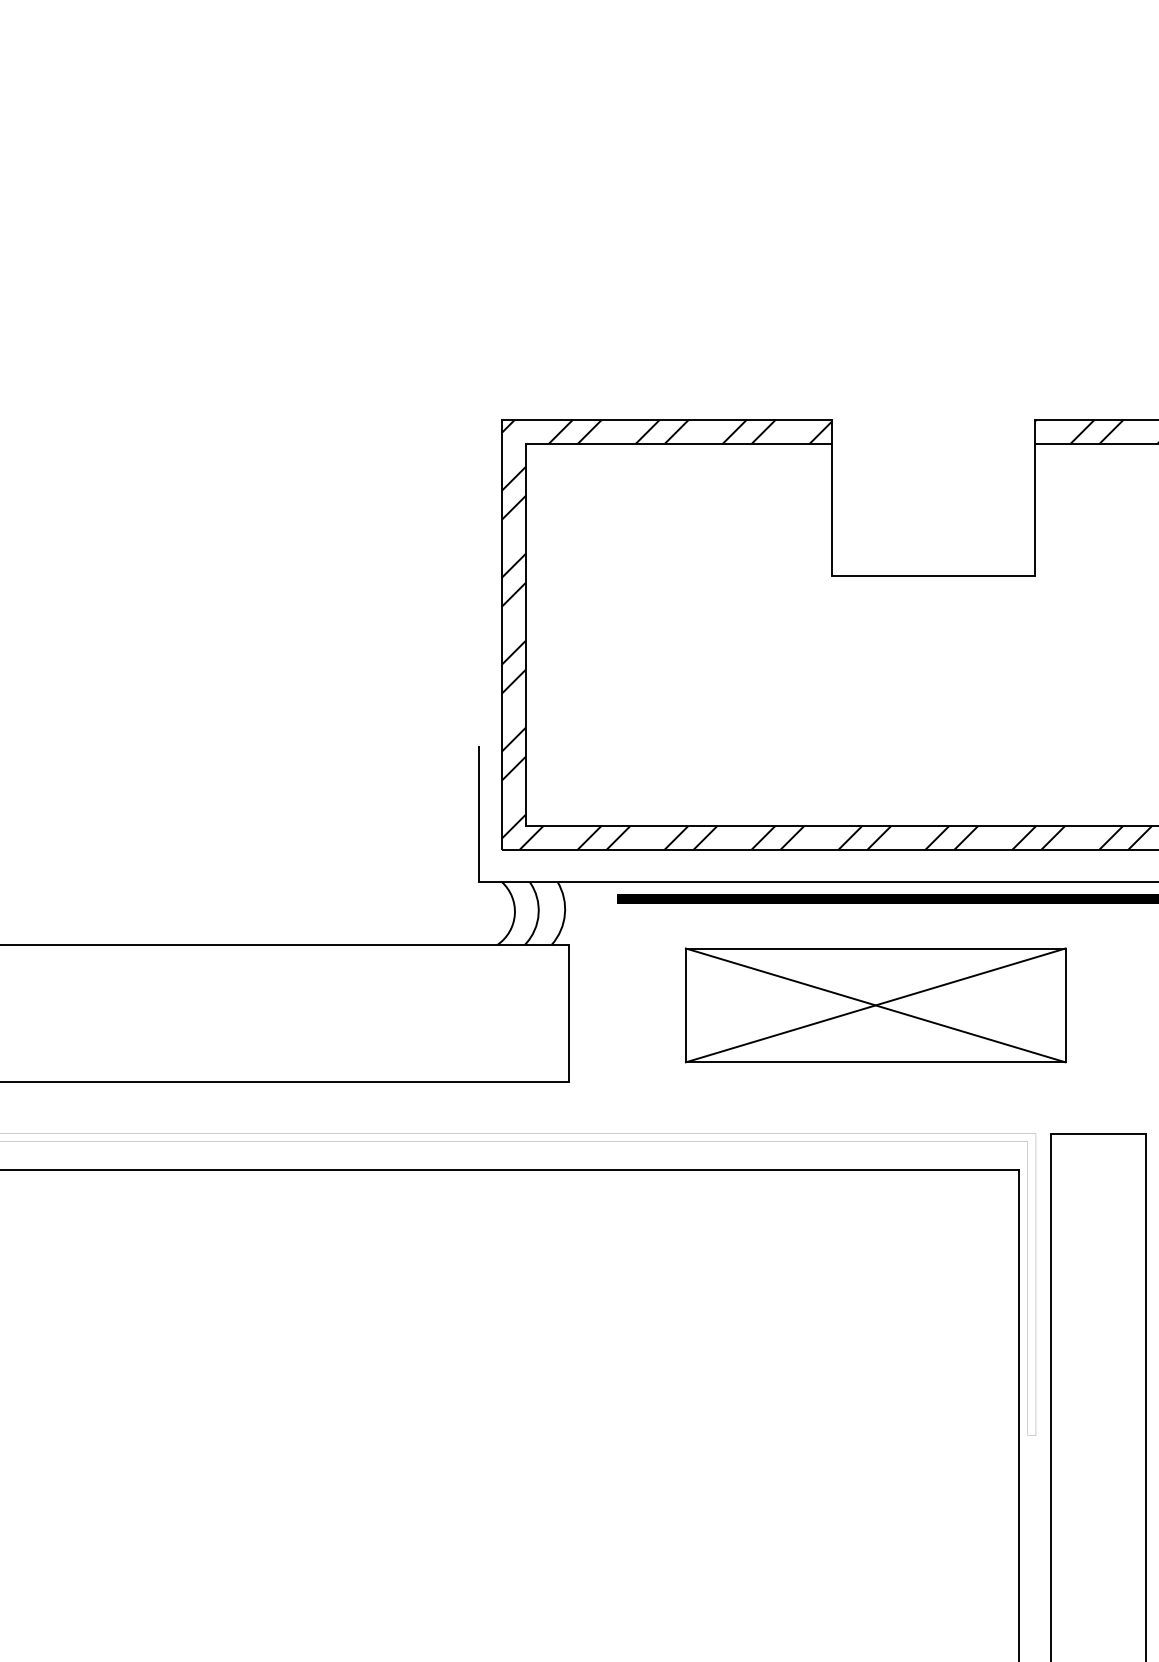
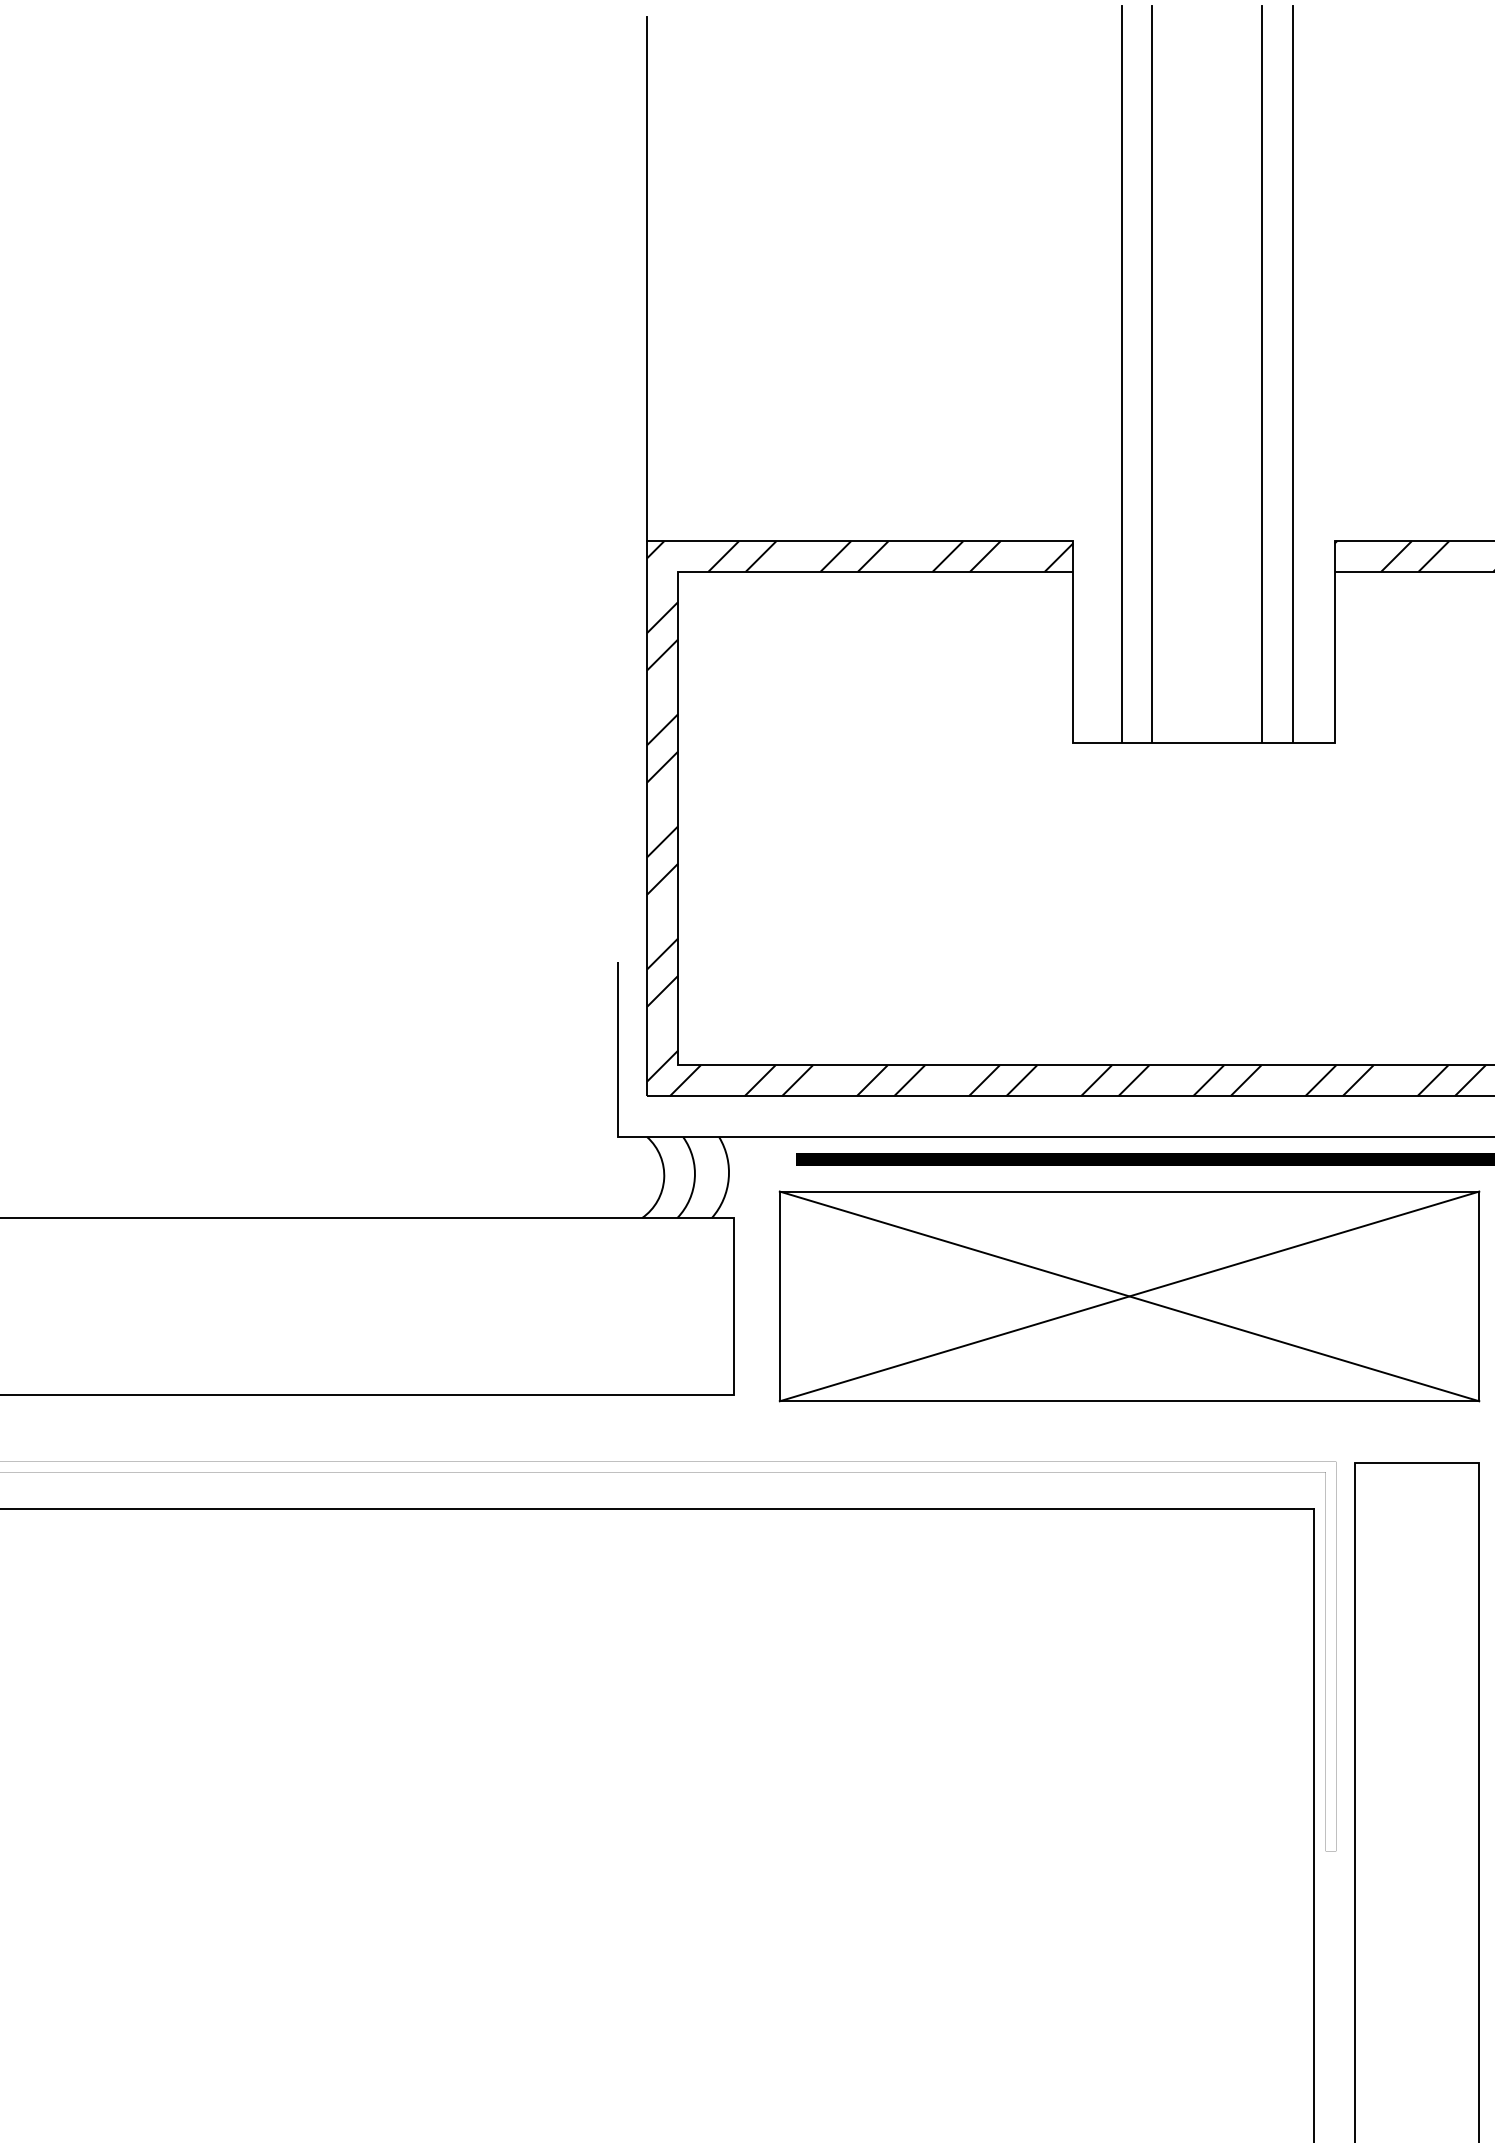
line: (501, 216) -> (647, 278), added
line: (869, 289) -> (1121, 373), added
line: (893, 289) -> (1152, 373), added
line: (978, 289) -> (1262, 373), added
line: (1002, 289) -> (1293, 373), added
part: (875, 1005) -> (1129, 1296), size x1.43

